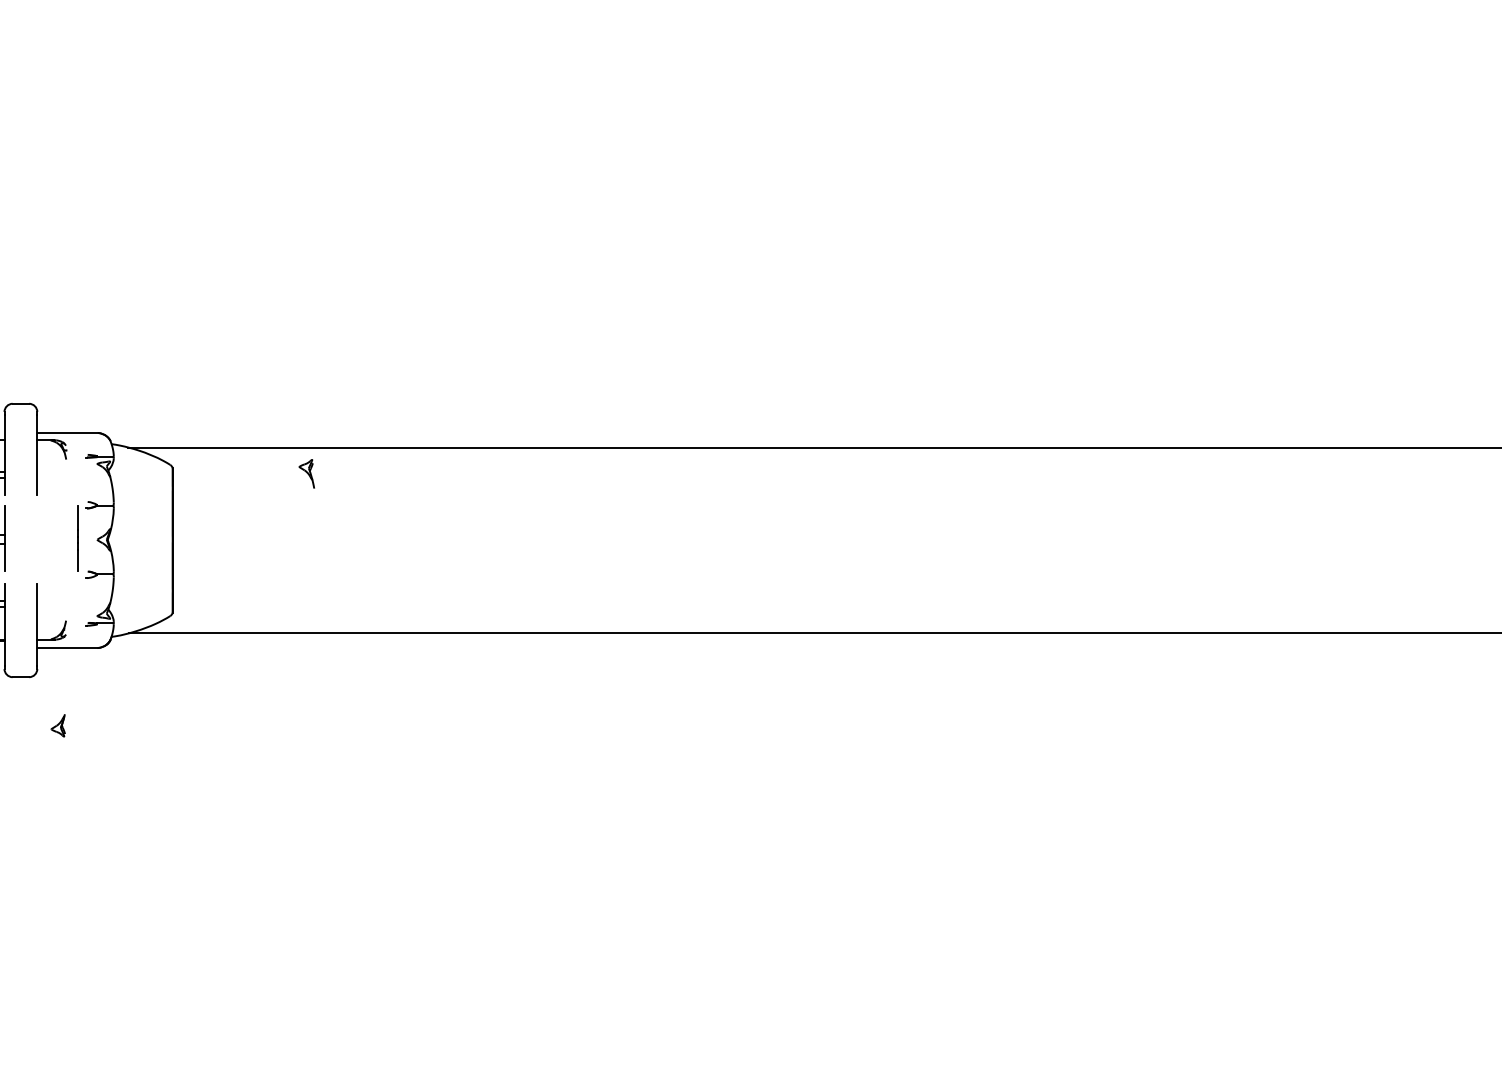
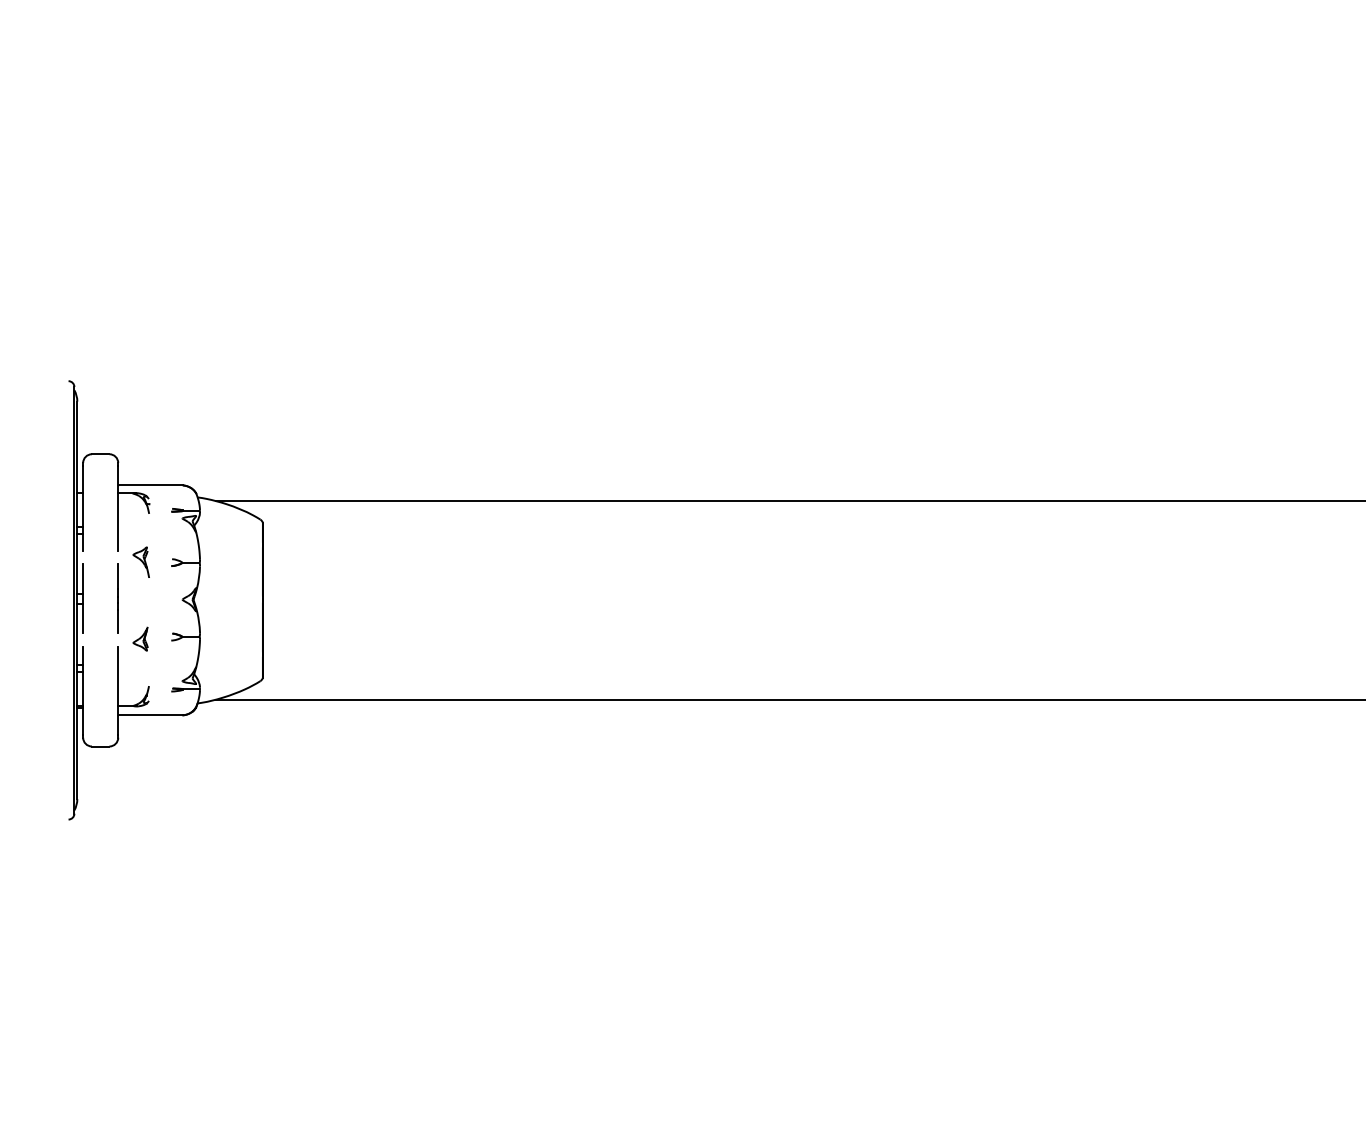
part: (306, 473) -> (140, 561), moved
line: (77, 538) -> (117, 598), moved
part: (57, 725) -> (139, 638), moved

